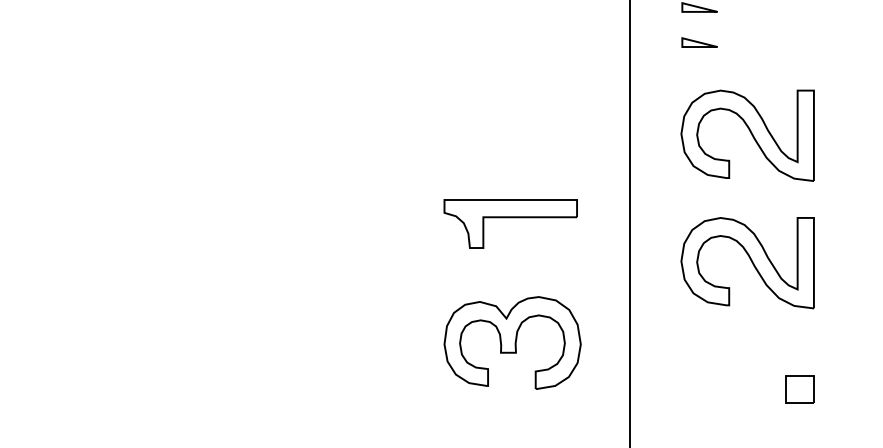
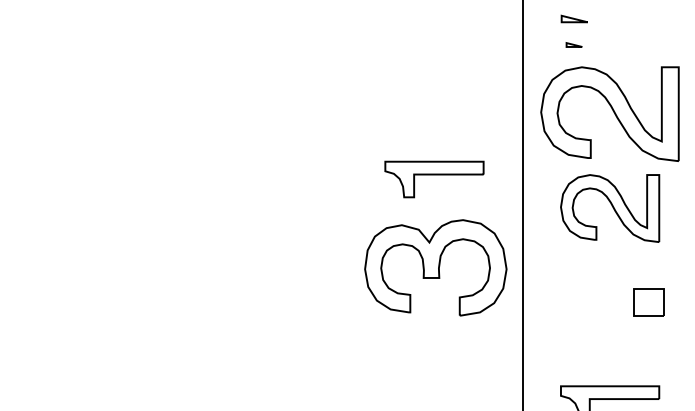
part: (698, 41) -> (573, 44), size x0.6
part: (748, 134) -> (610, 113), size x1.4
part: (512, 342) -> (435, 267), size x1.4
part: (799, 388) -> (648, 301), size x1.4

